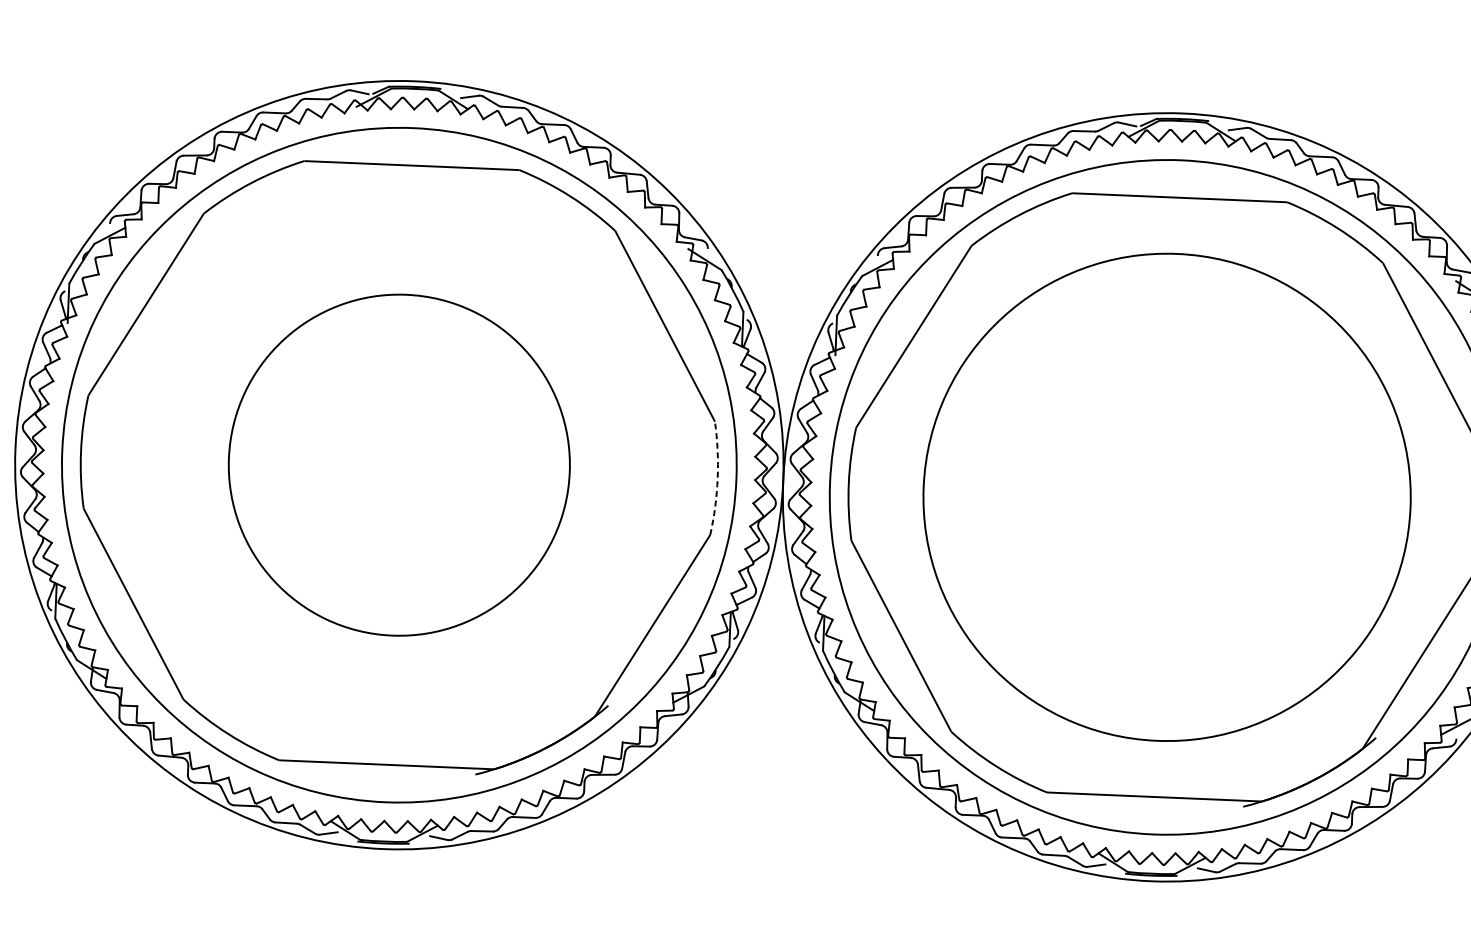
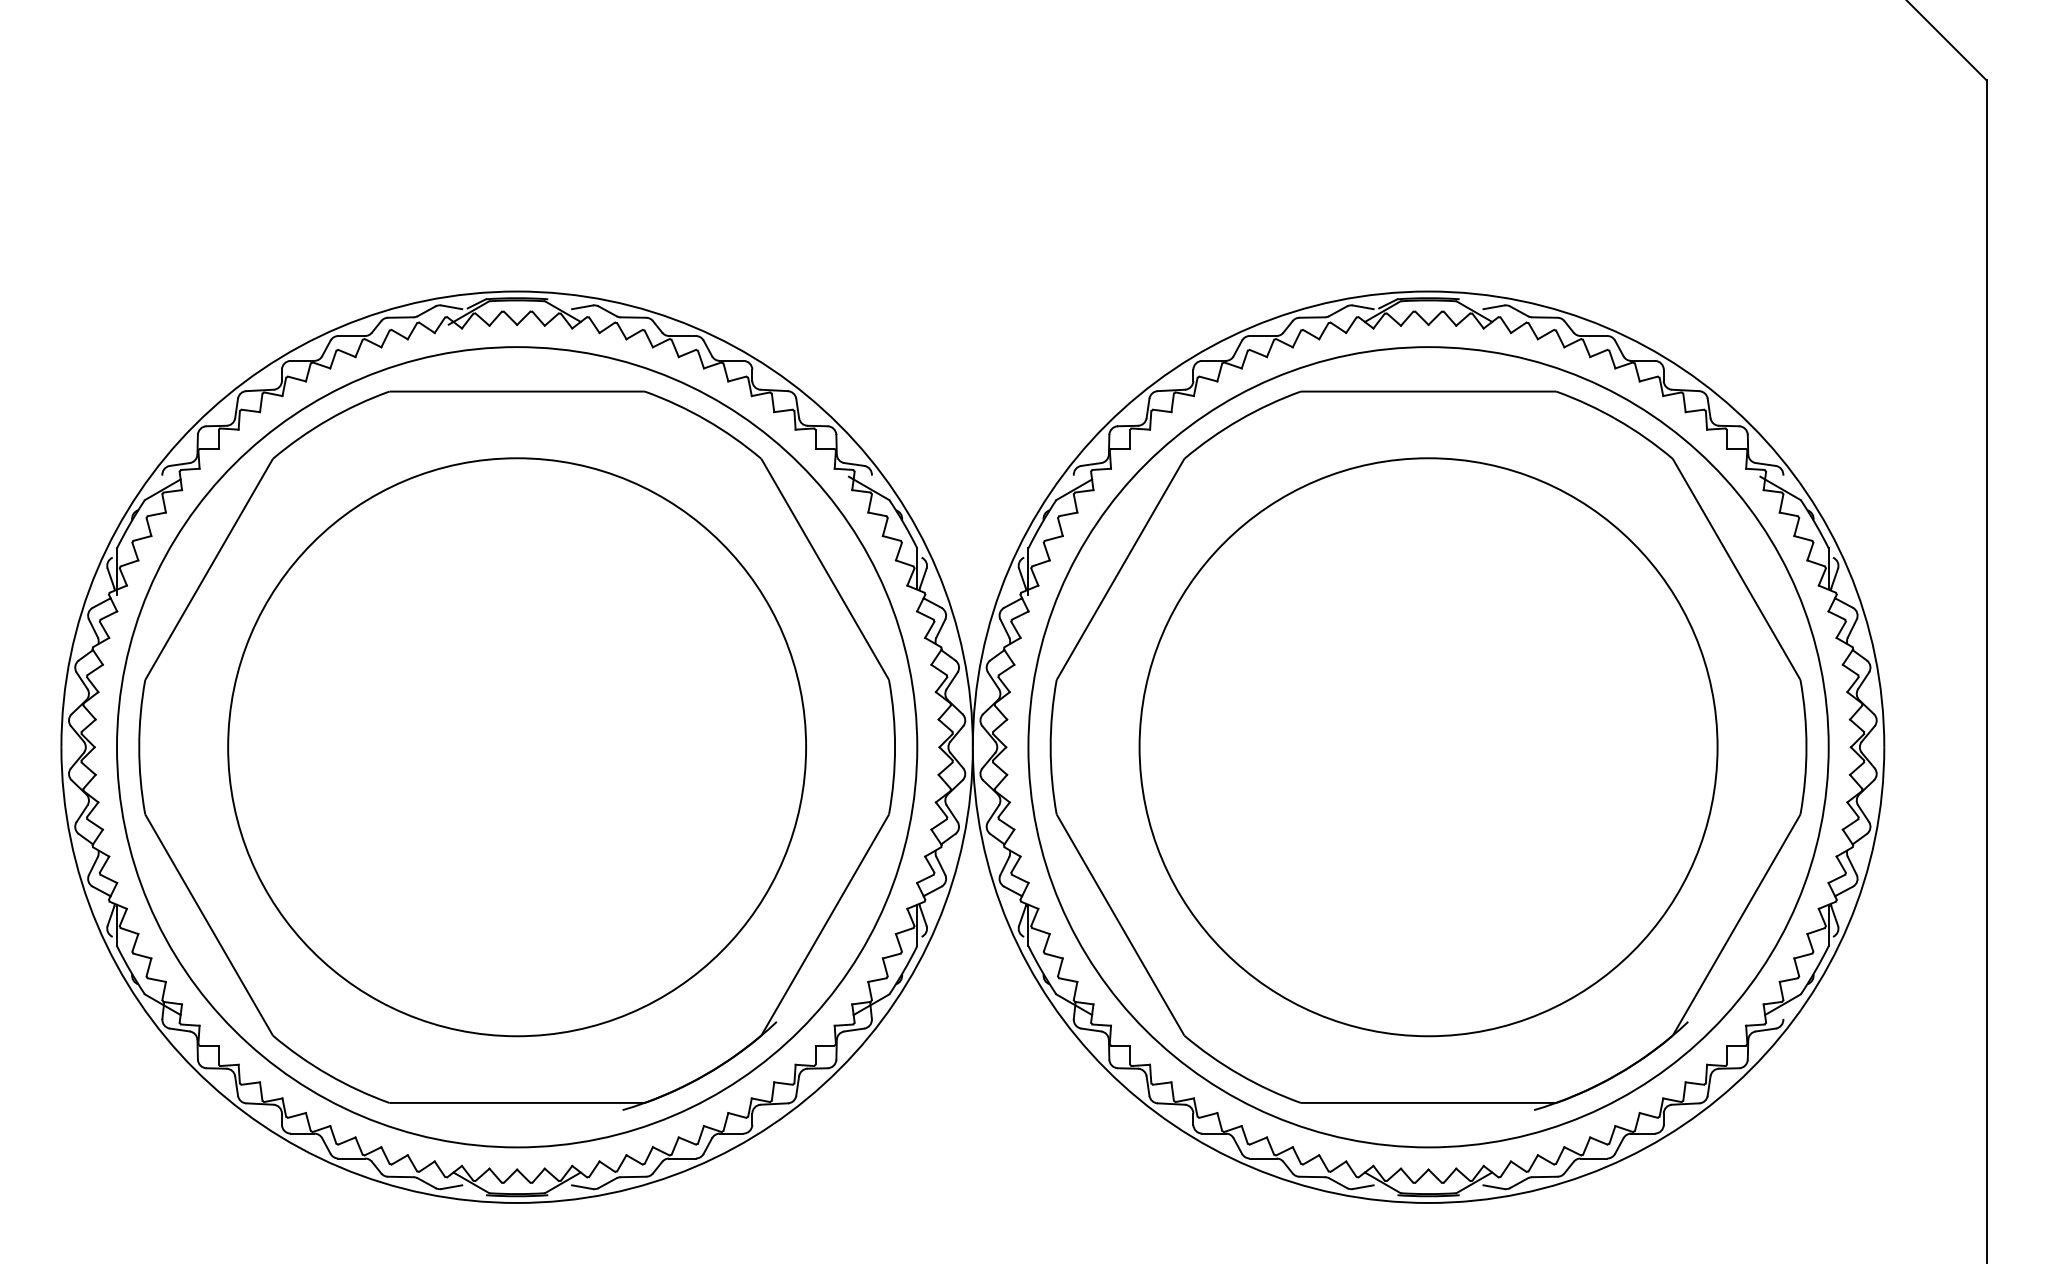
circle: (399, 465) -> (517, 747), size x1.43
arc: (718, 478) -> (895, 747), dashed -> solid

